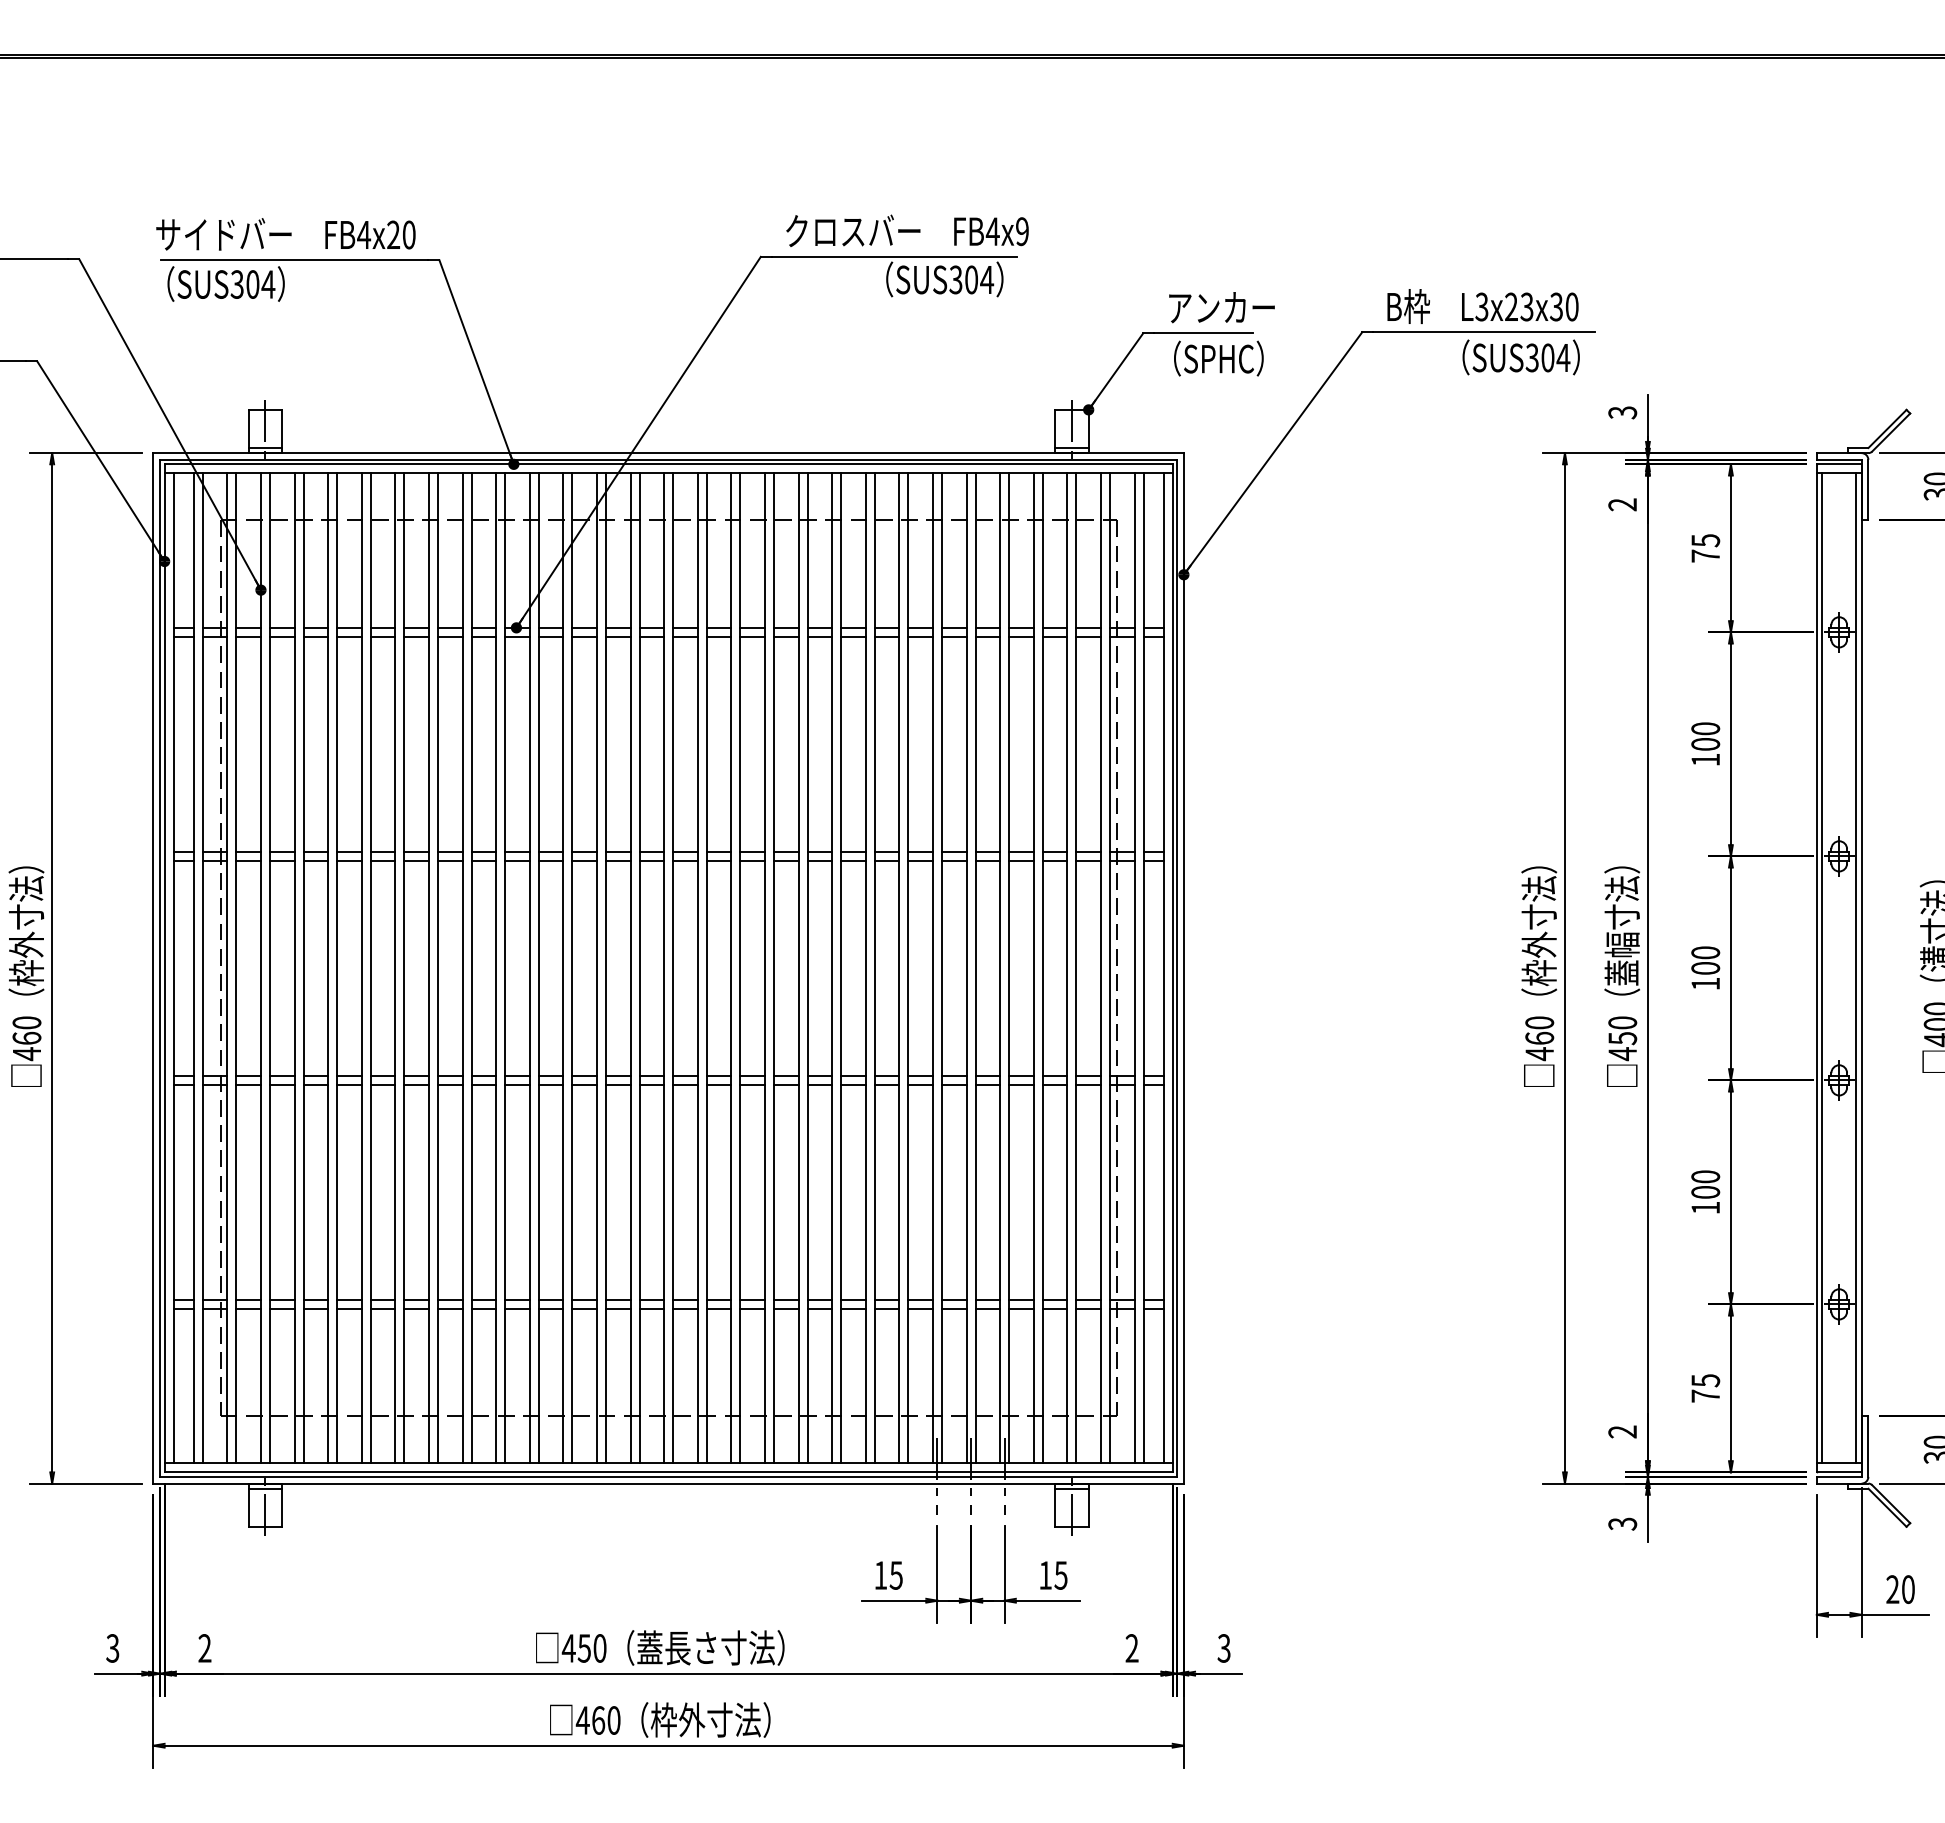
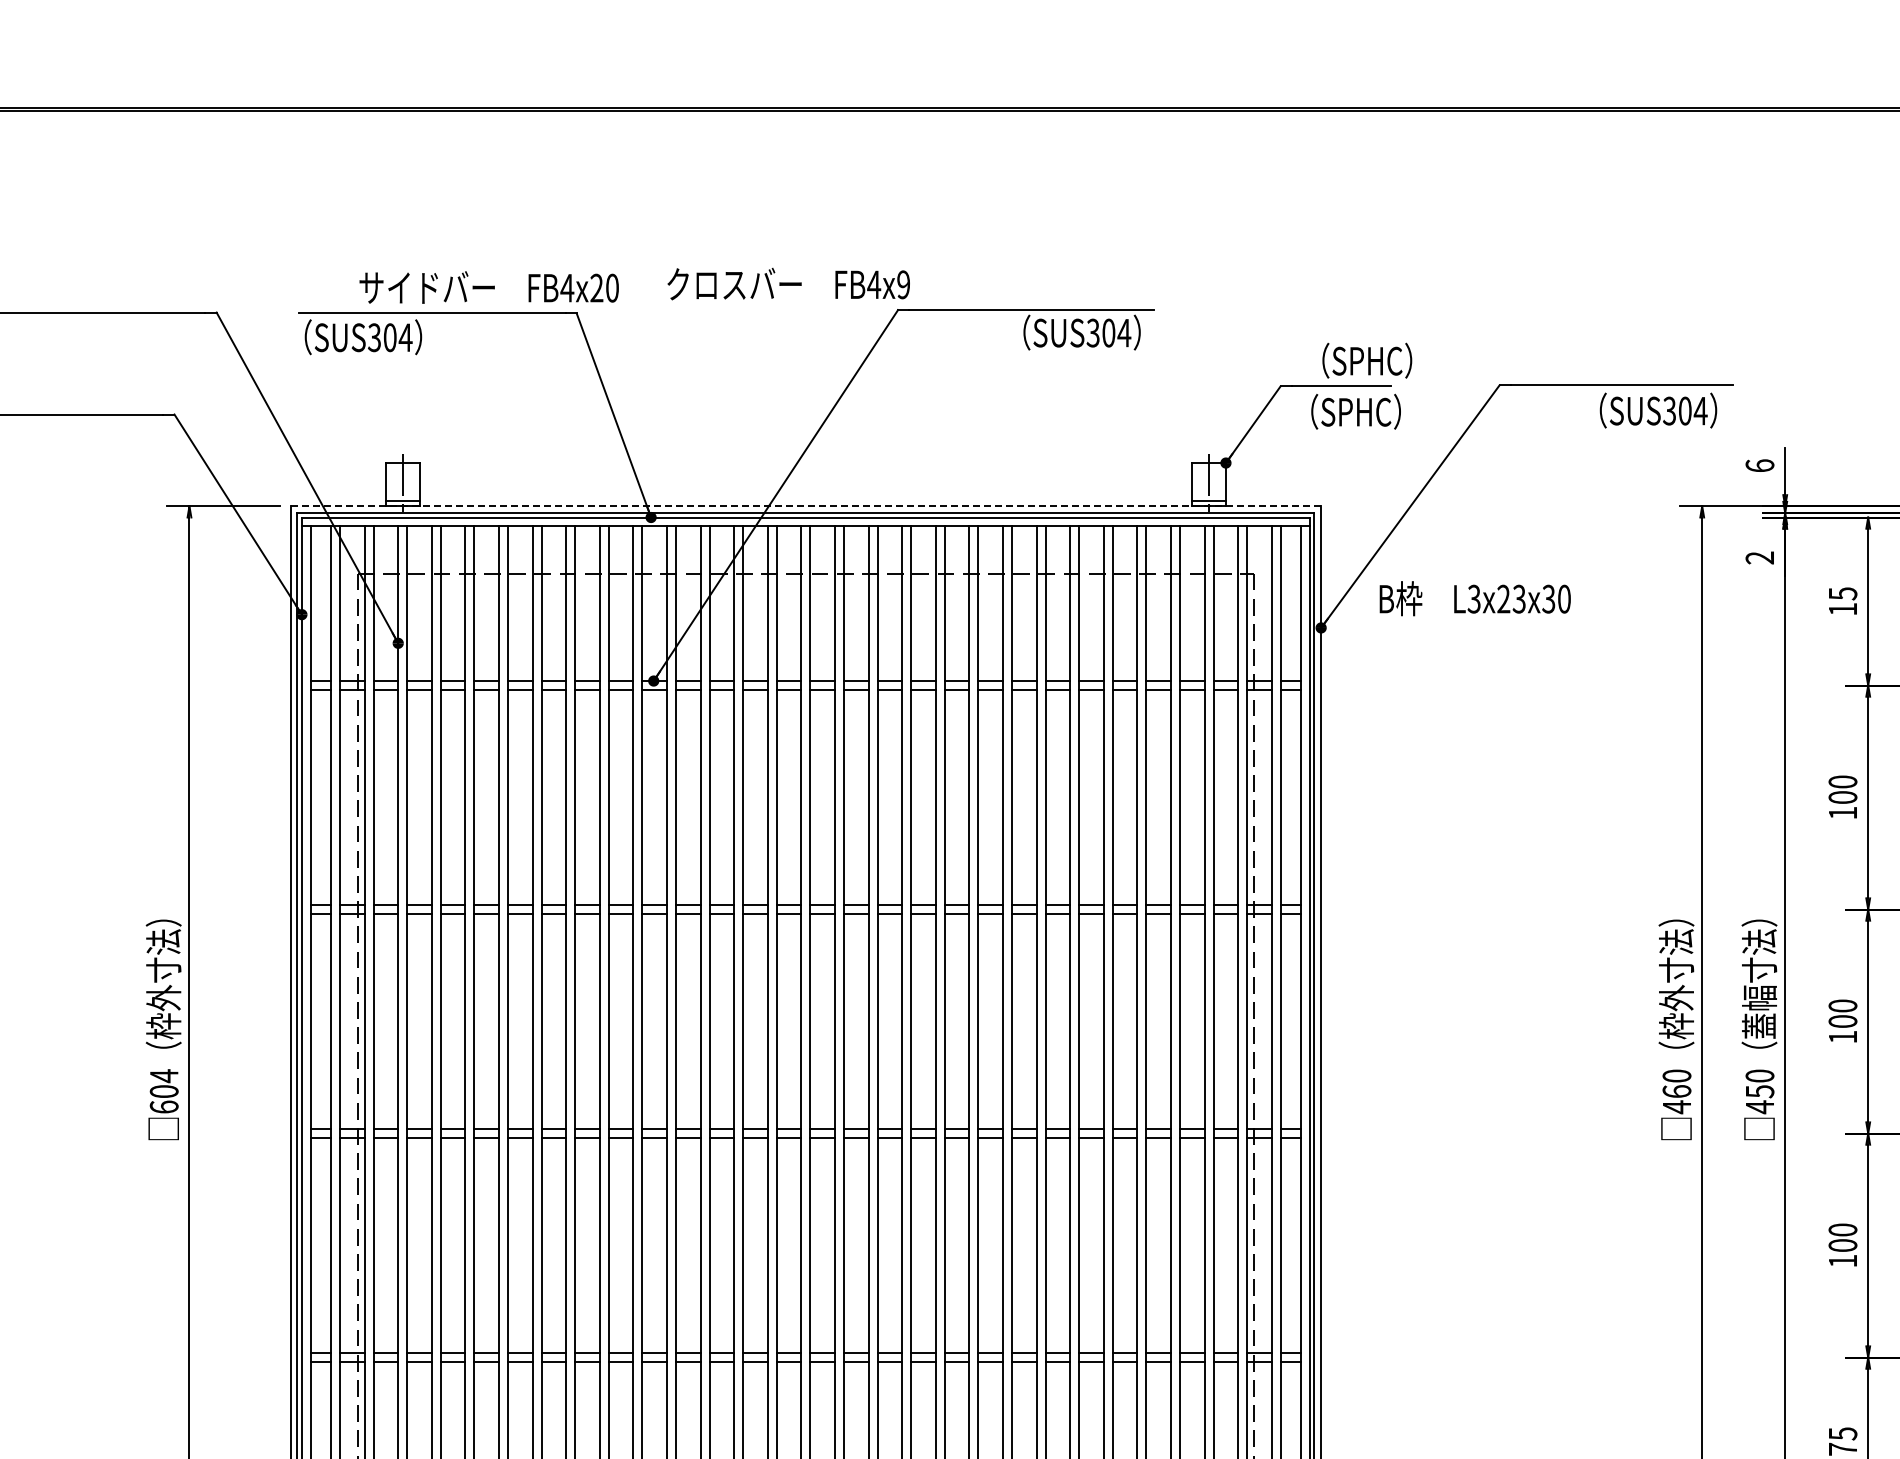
text: (907, 230) -> (788, 283), moved
text: (285, 234) -> (488, 287), moved
text: (1482, 306) -> (1474, 598), moved
text: (1221, 307) -> (1358, 360), アンカー -> （SPHC）
text: (1622, 412) -> (1759, 465), 3 -> 6
line: (669, 453) -> (806, 506), solid -> dashed
text: (1705, 555) -> (1842, 608), 75 -> 15
text: (26, 1038) -> (163, 1091), 460 -> 604

